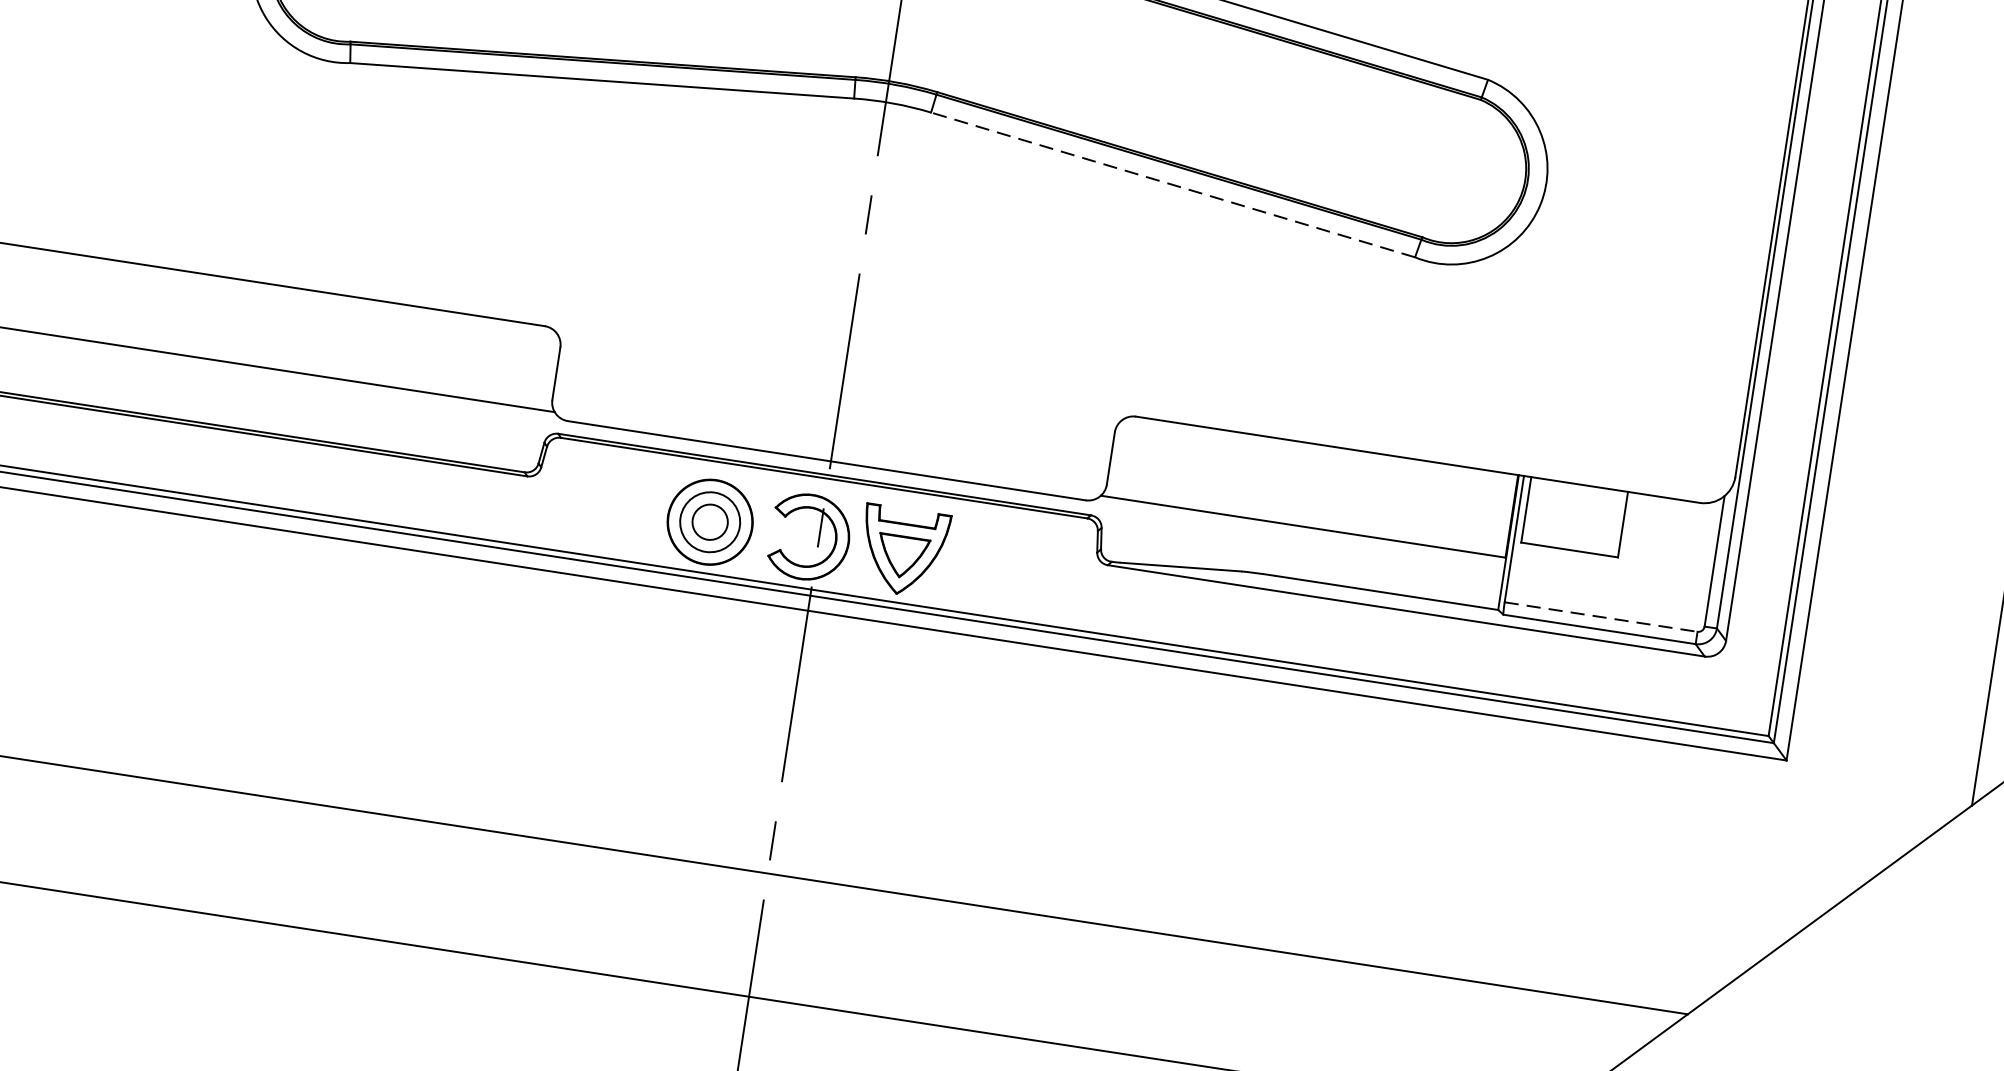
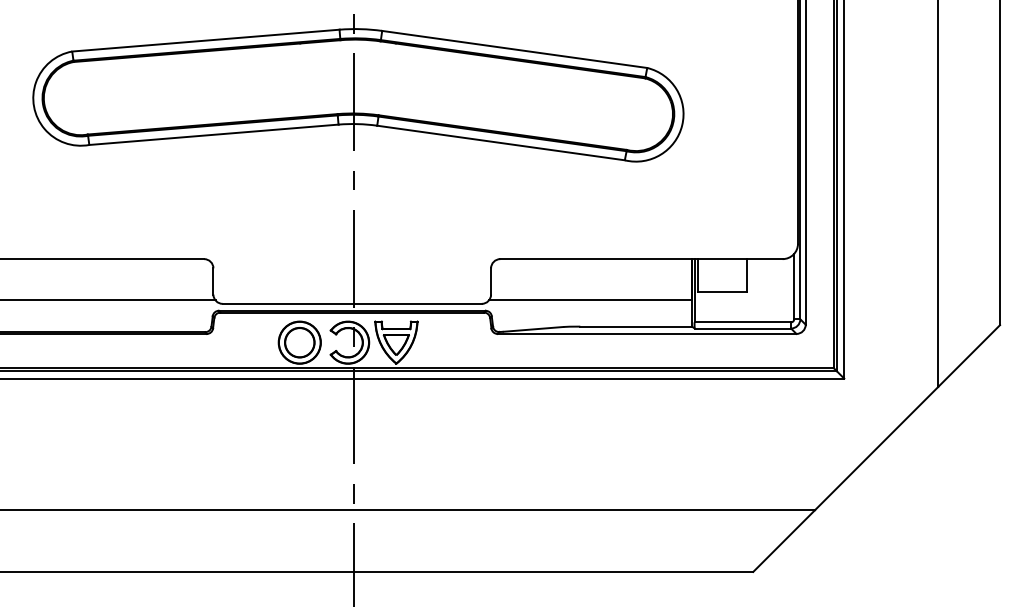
line: (1172, 183) -> (500, 142), dashed -> solid
circle: (709, 521) -> (299, 342), size x1.67
line: (1602, 617) -> (743, 322), dashed -> solid

